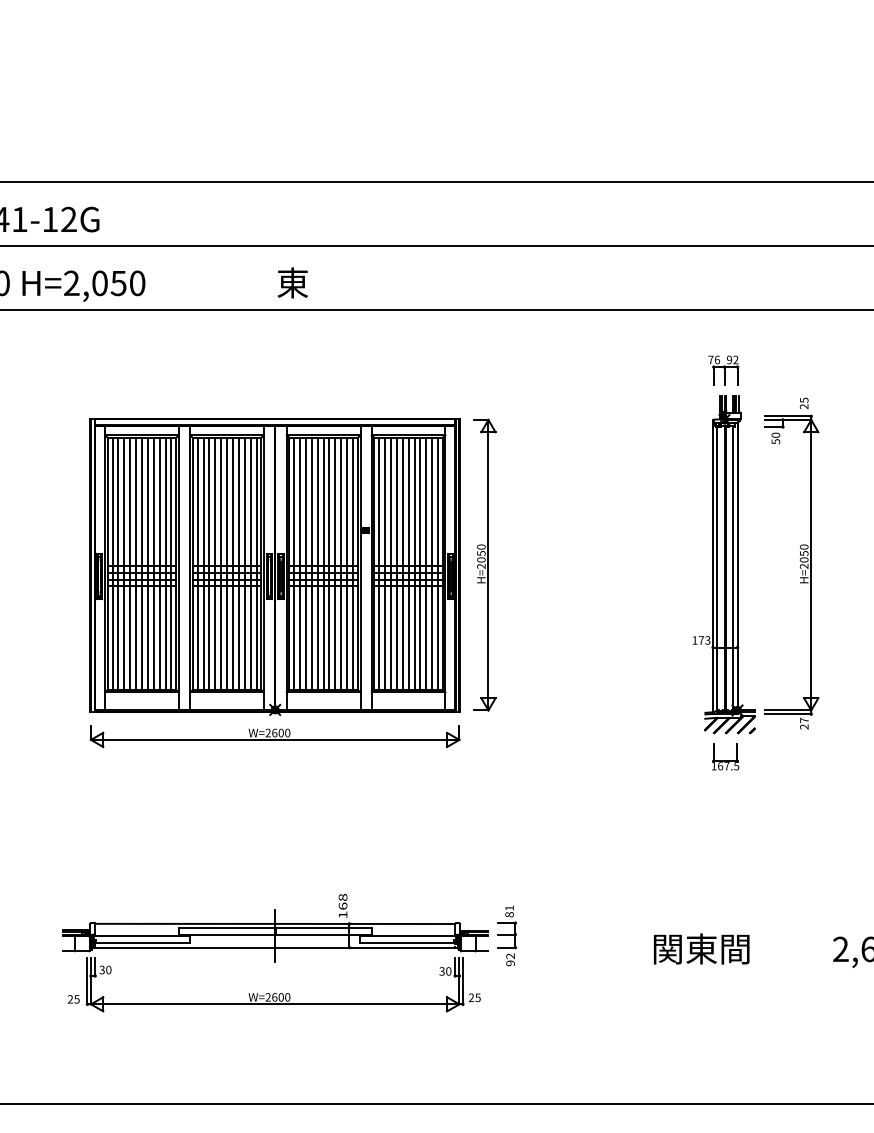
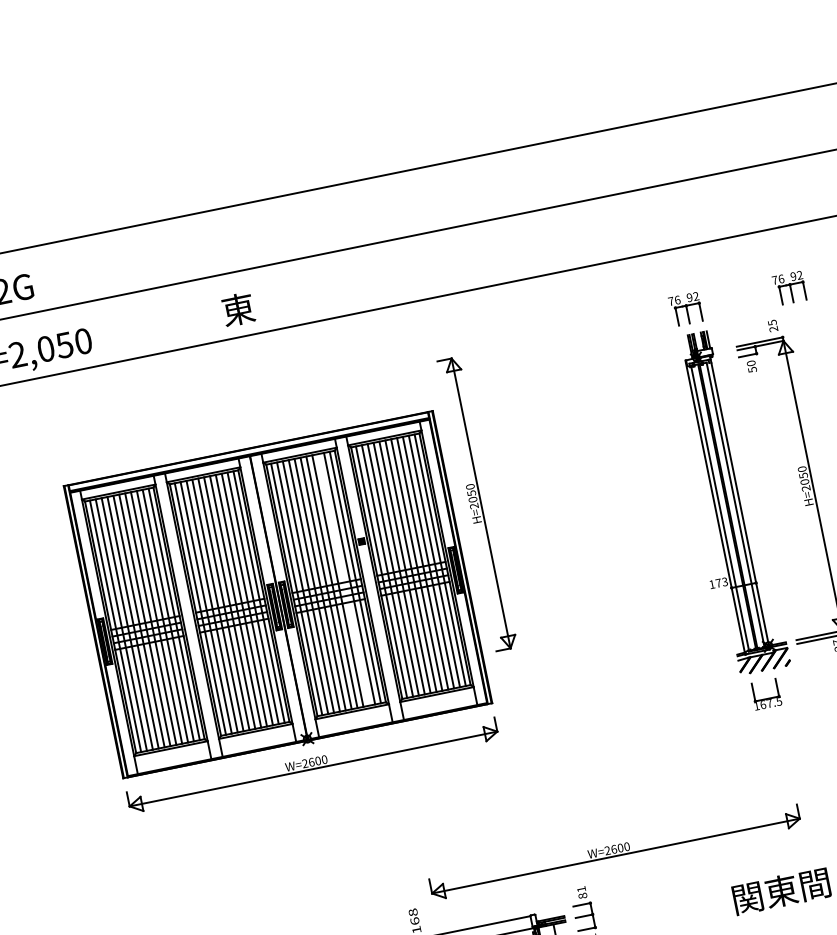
part: (827, 370) -> (789, 288), added
line: (341, 563) -> (343, 579), removed
part: (484, 564) -> (477, 503), moved
part: (548, 879) -> (614, 852), added

